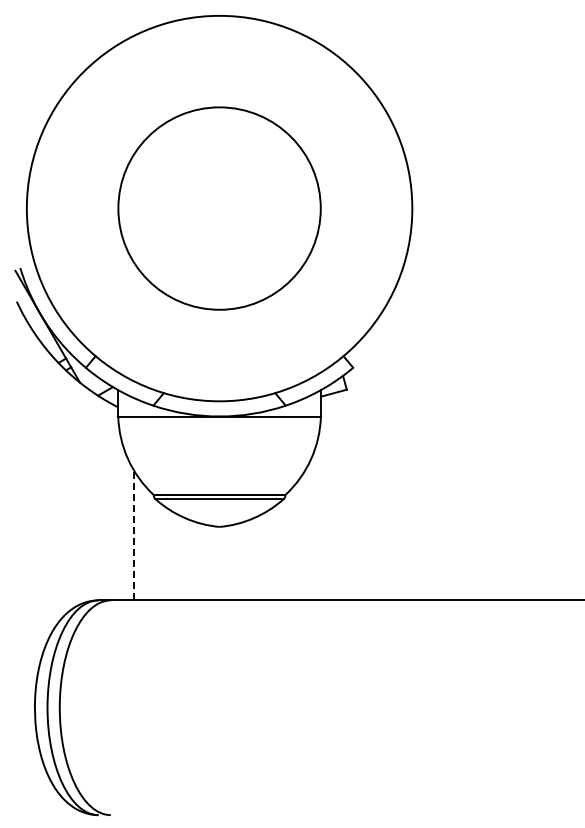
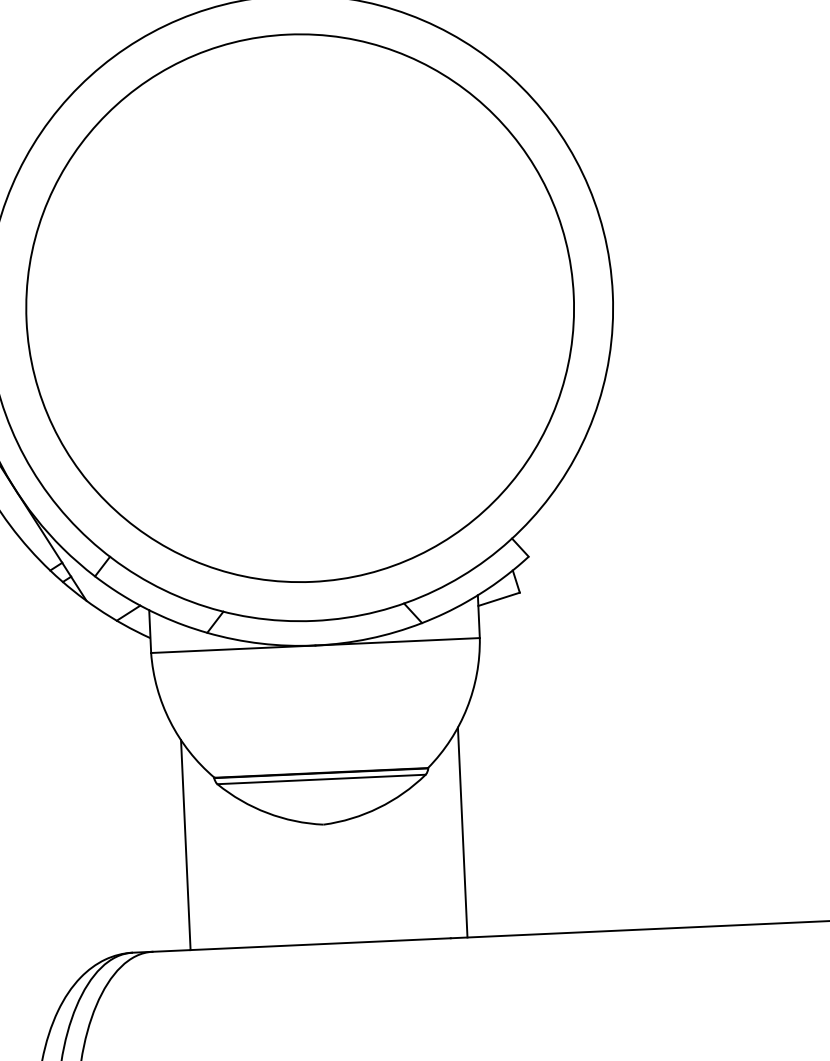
circle: (219, 208) -> (300, 308), size x1.67
line: (134, 535) -> (186, 844), dashed -> solid
line: (304, 535) -> (461, 832), added

